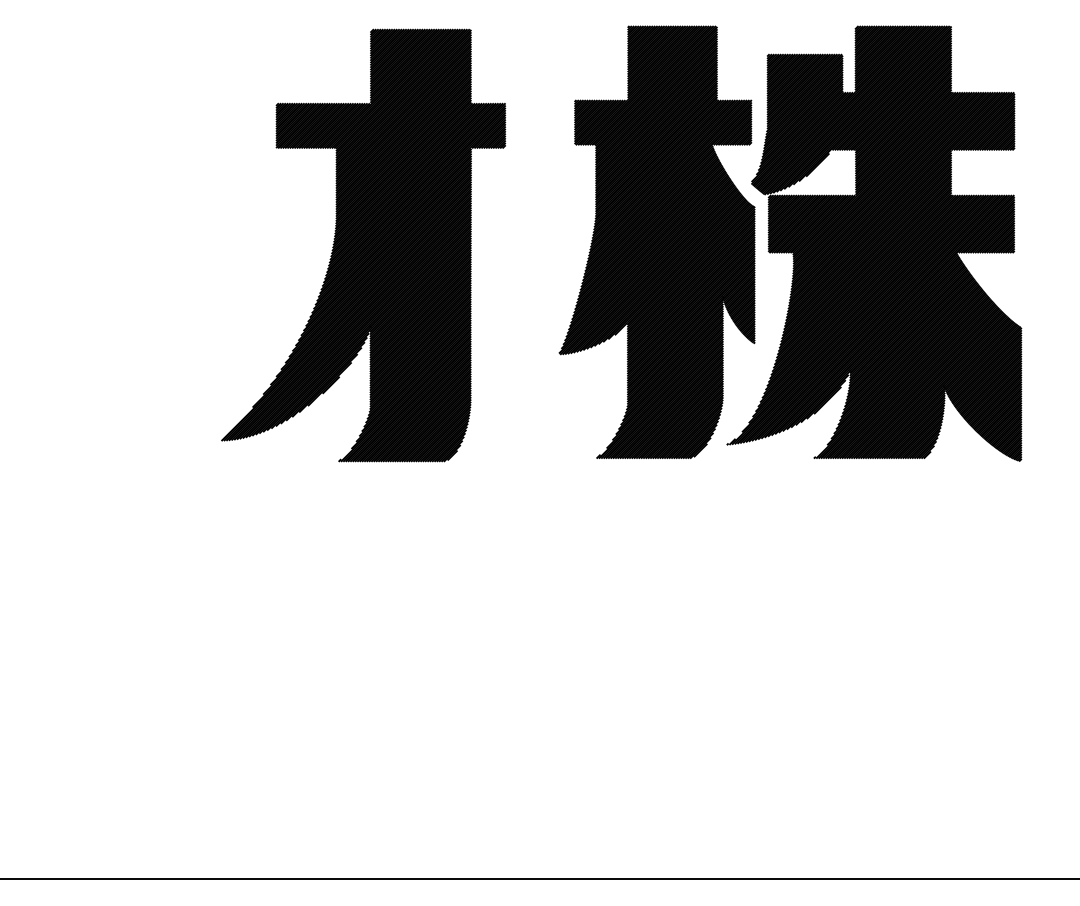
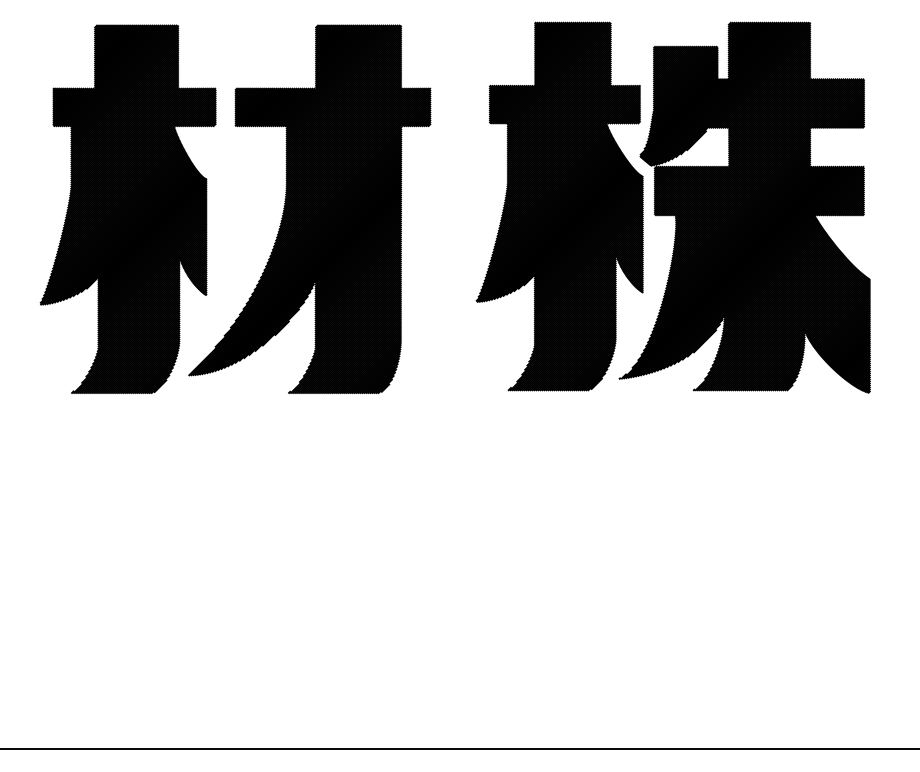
part: (149, 244) -> (127, 208), added

